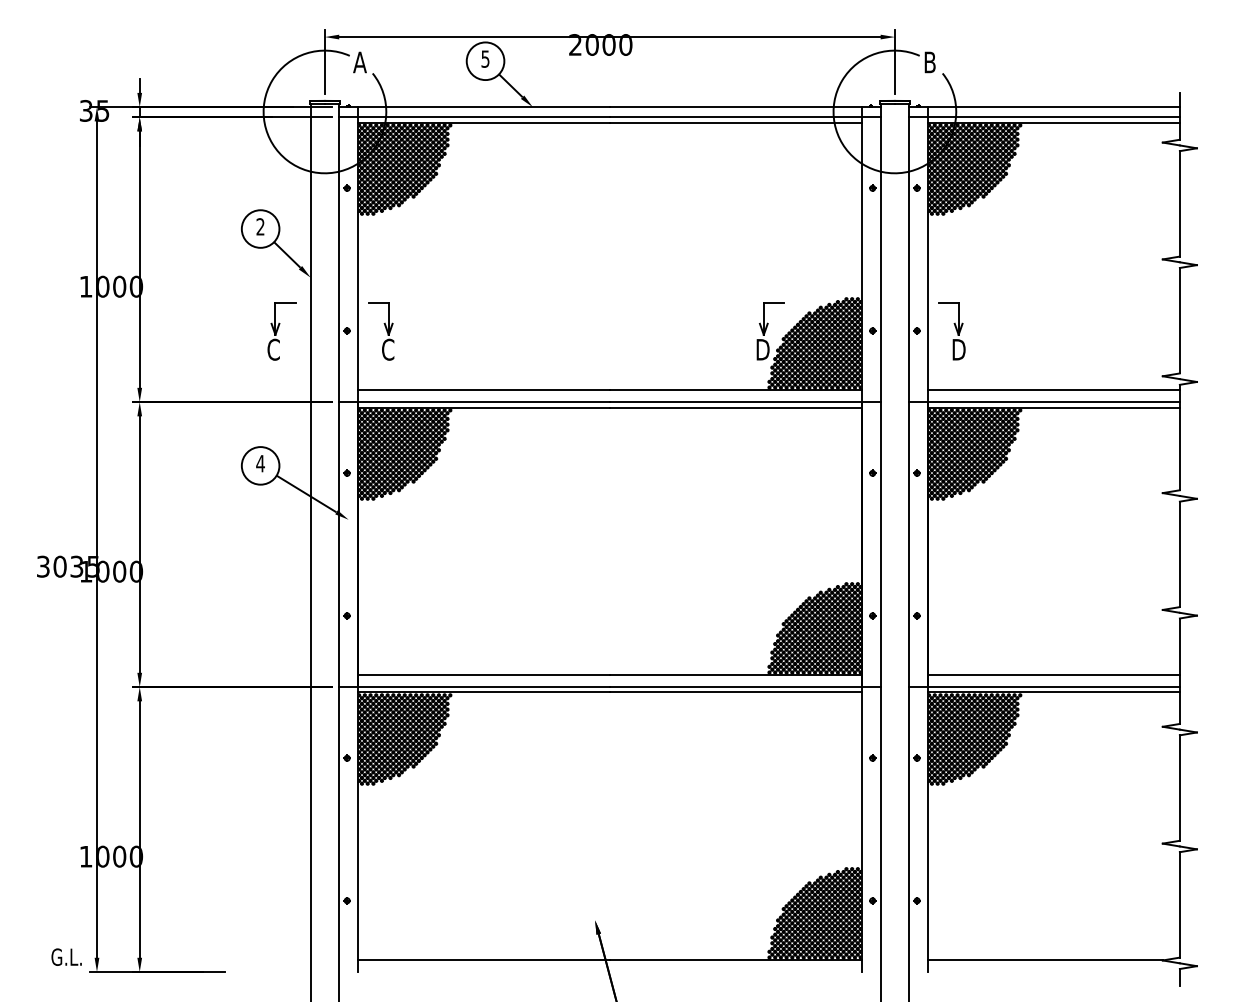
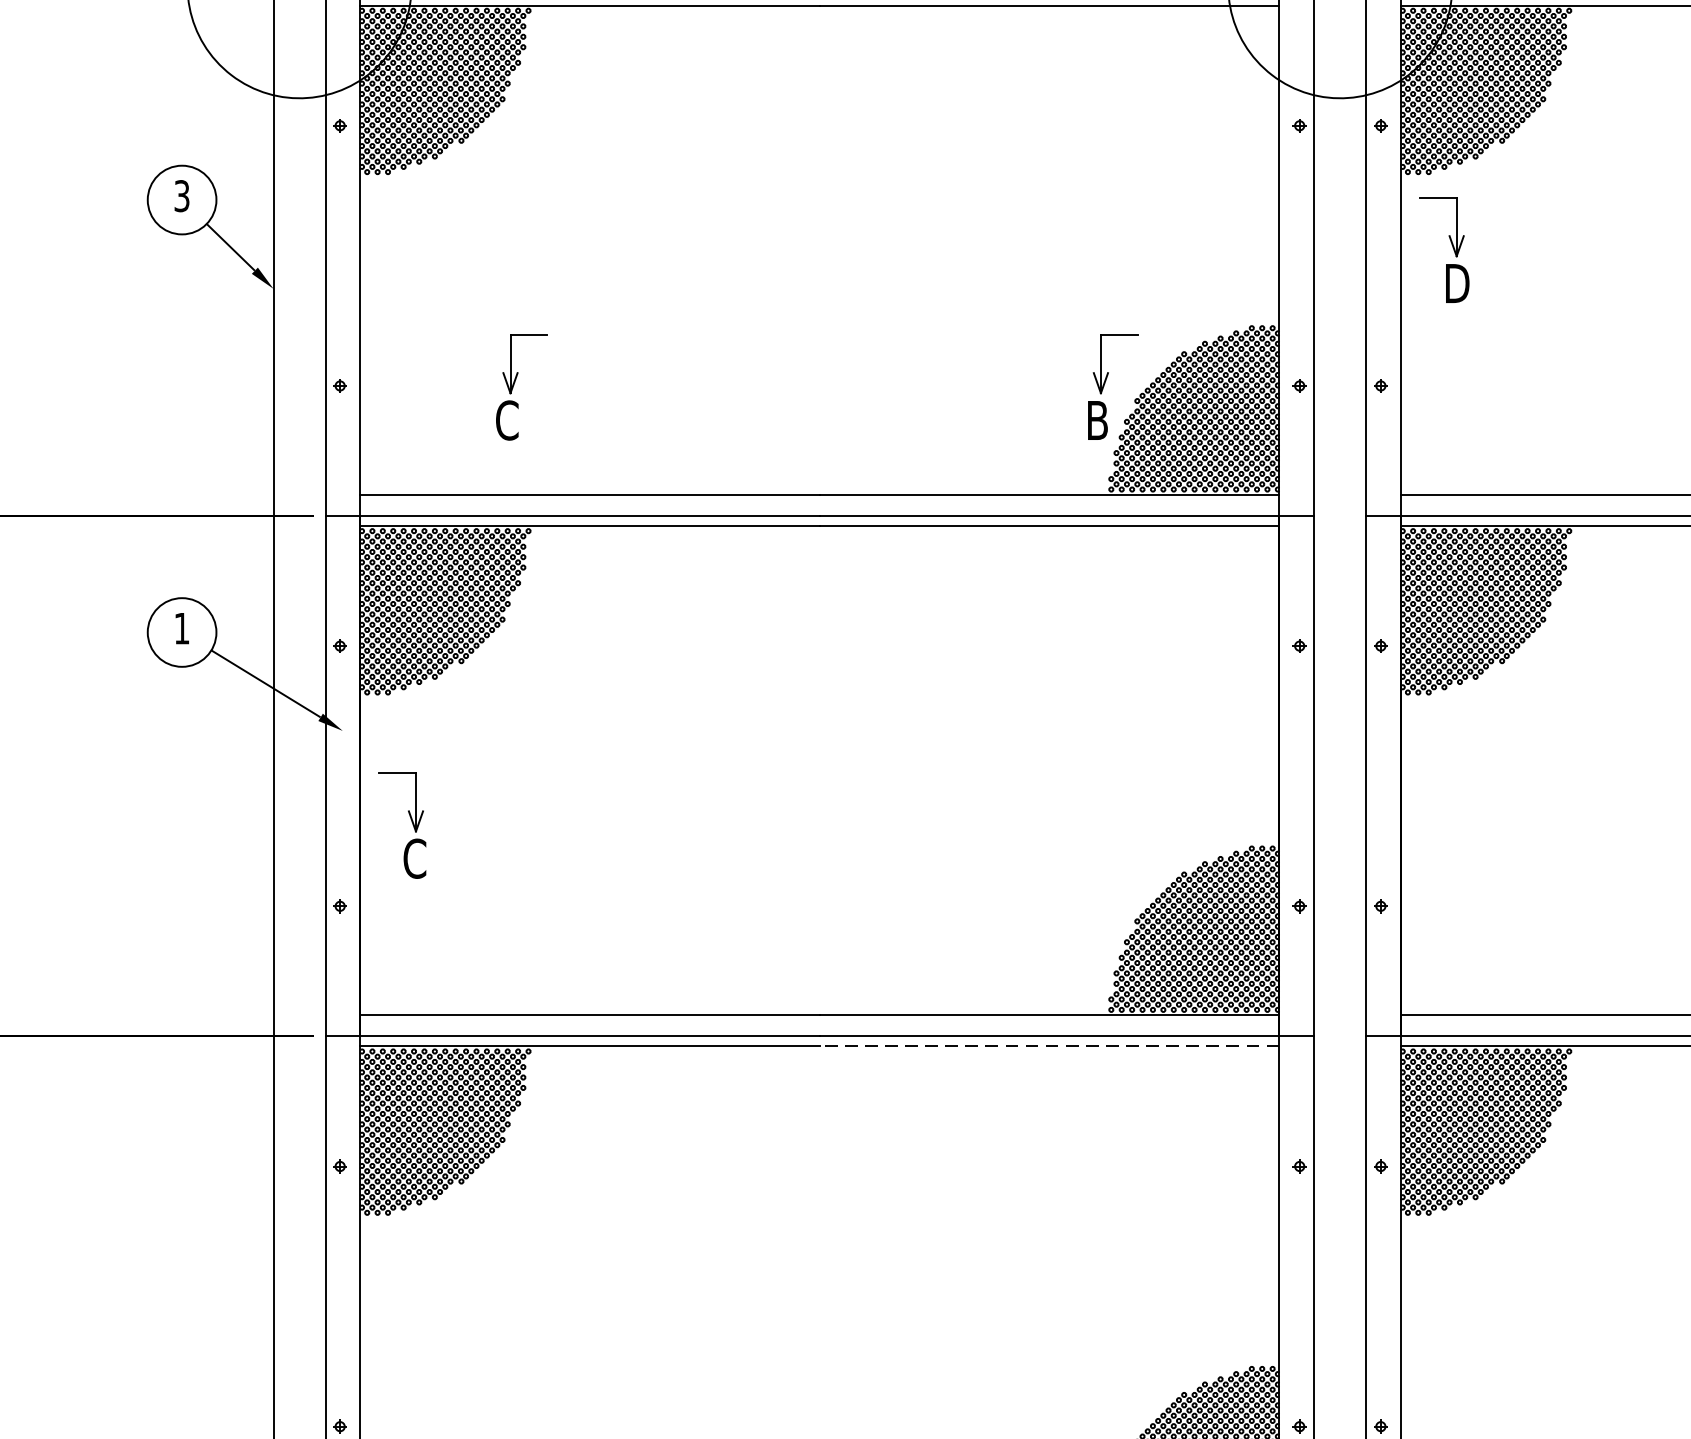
text: (260, 226) -> (181, 195), 2 -> 3
part: (281, 331) -> (521, 387), moved
part: (381, 331) -> (402, 825), moved
part: (951, 331) -> (1443, 250), moved
text: (763, 349) -> (1100, 419), D -> B
text: (260, 463) -> (181, 628), 4 -> 1
line: (735, 692) -> (1049, 1046), solid -> dashed

